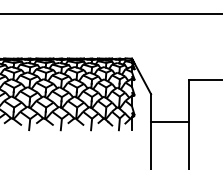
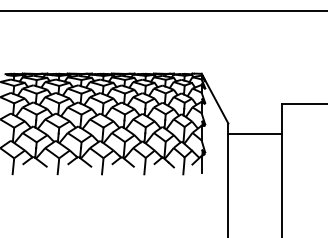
line: (169, 122) -> (254, 133), moved

